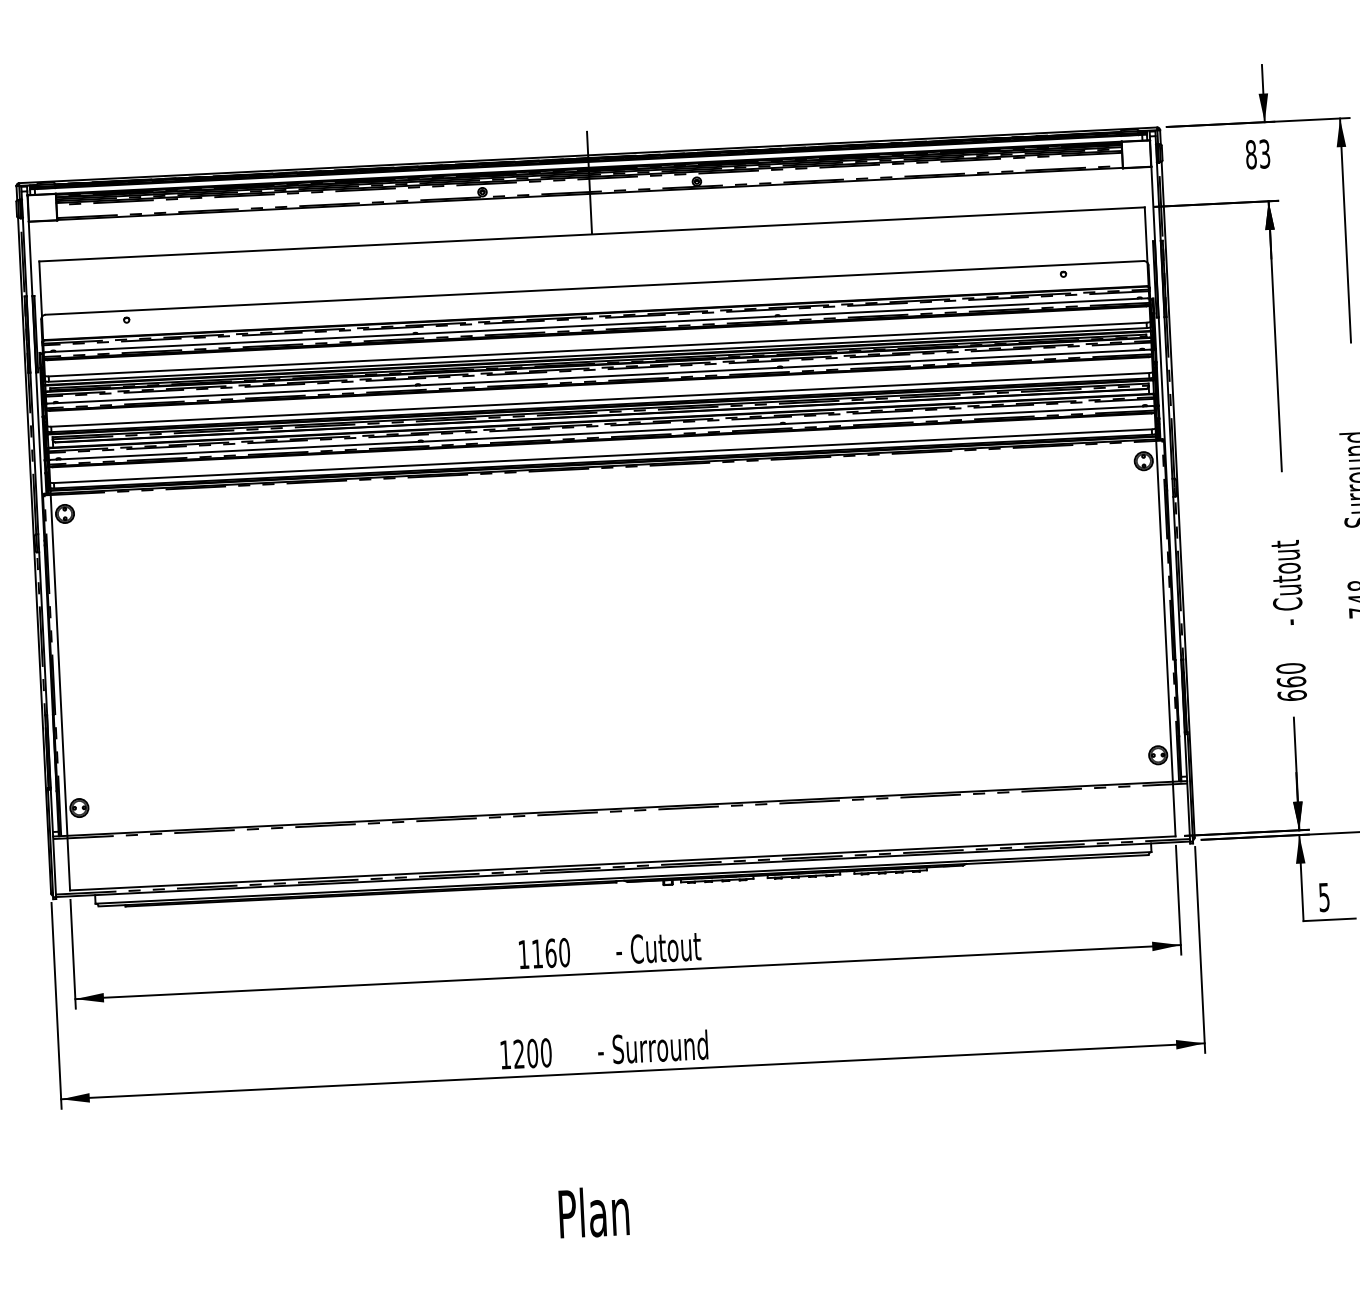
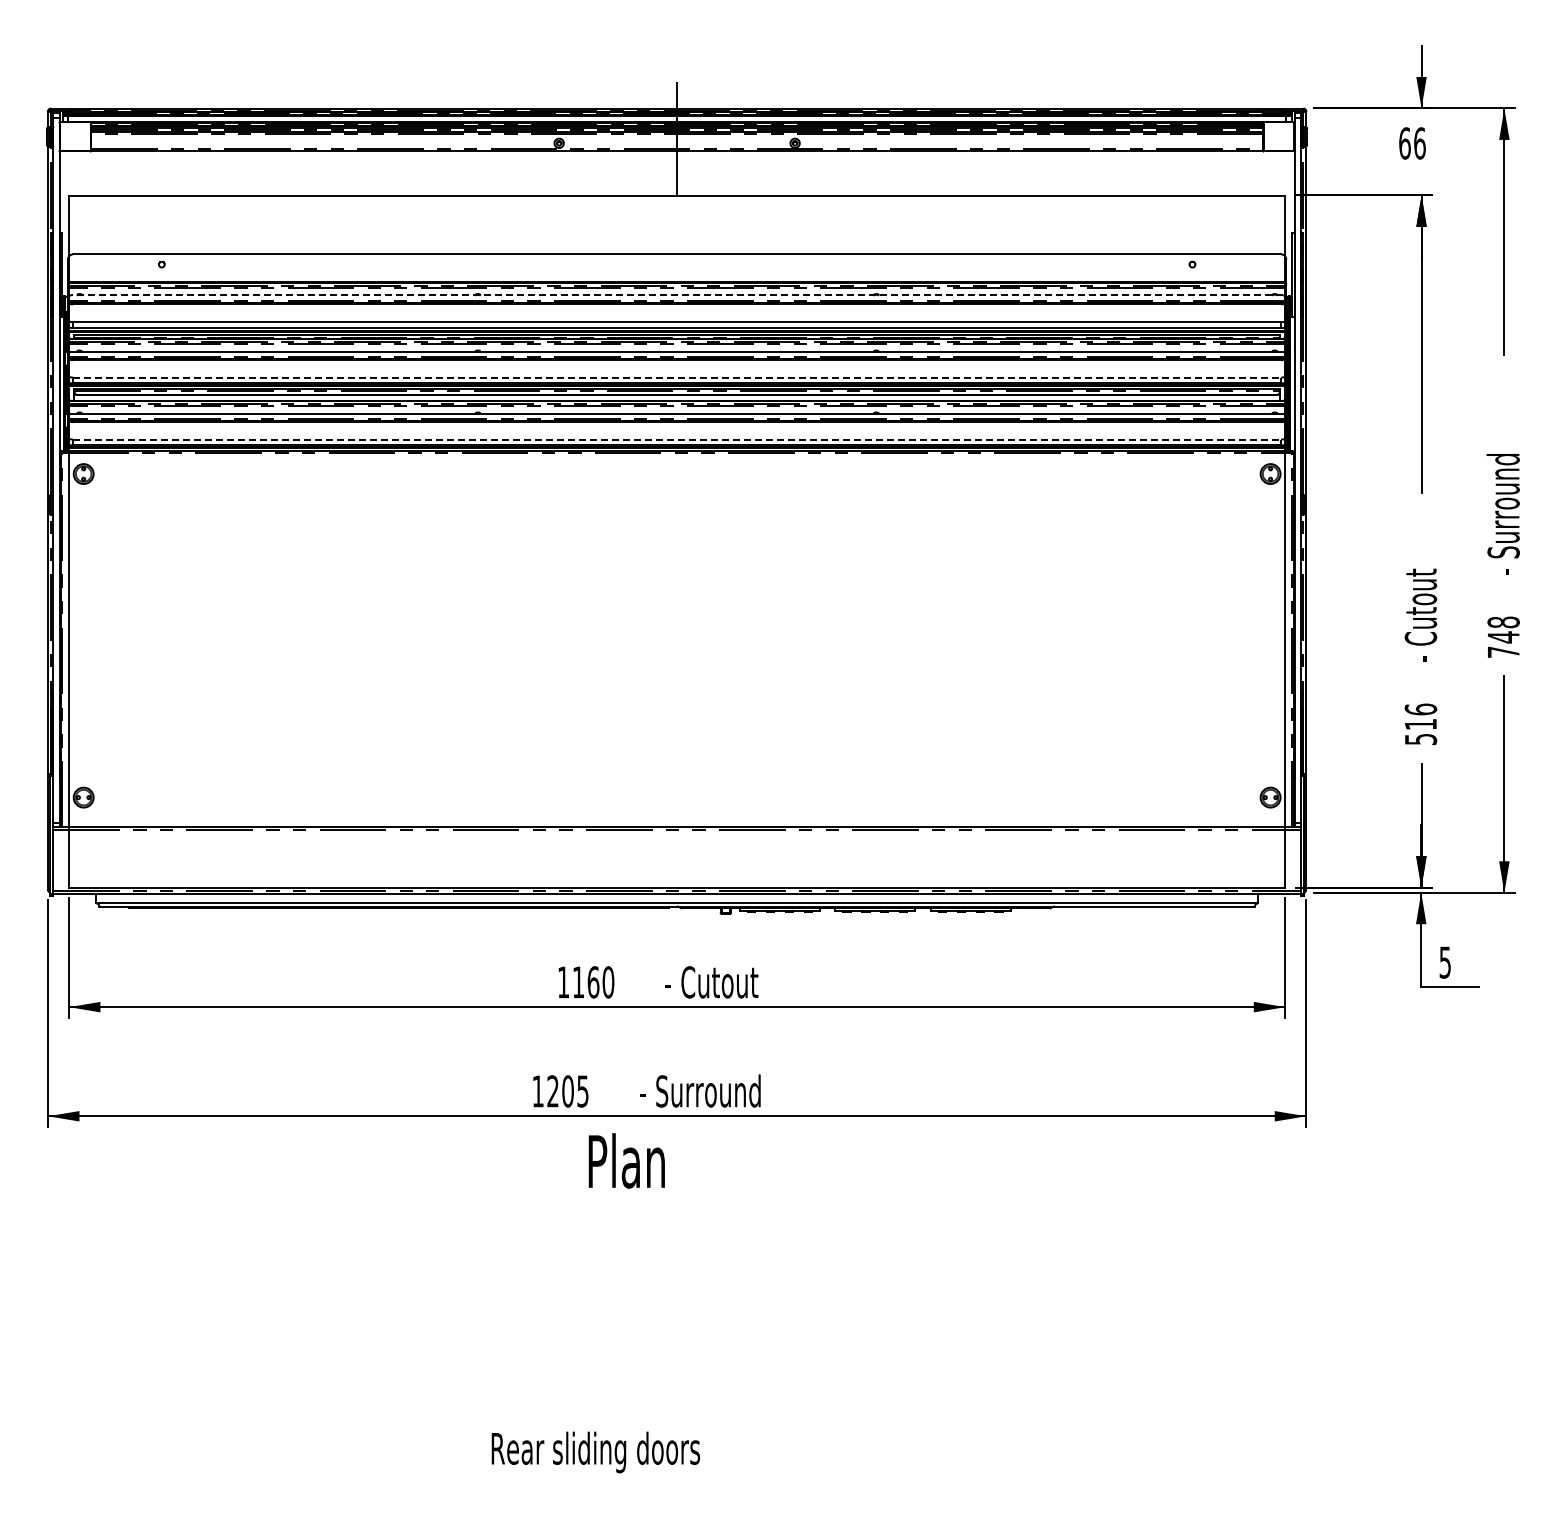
text: (1258, 154) -> (1412, 143), 83 -> 66
line: (595, 325) -> (676, 295), solid -> dashed
line: (600, 399) -> (677, 377), solid -> dashed
line: (603, 456) -> (677, 439), solid -> dashed
text: (1291, 682) -> (1420, 724), 660 -> 516
text: (545, 1052) -> (582, 1091), 1200 -> 1205
text: (593, 1211) -> (626, 1160), moved

